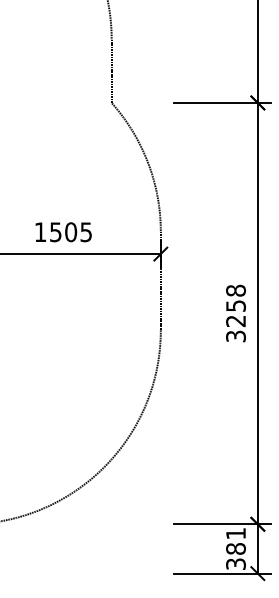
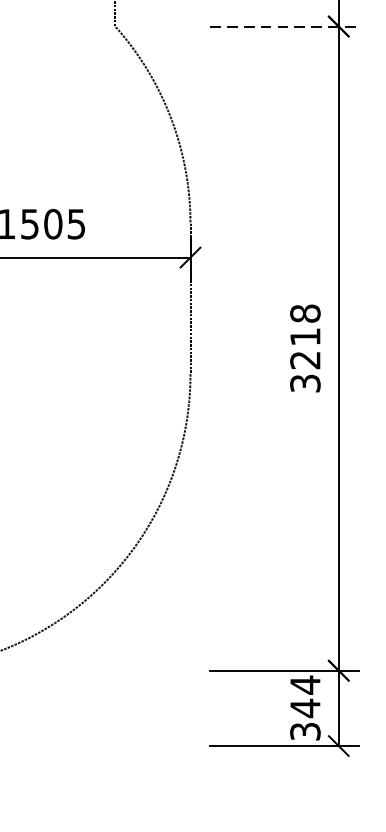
line: (222, 102) -> (284, 25), solid -> dashed
text: (235, 305) -> (304, 336), 3258 -> 3218
text: (235, 541) -> (304, 696), 381 -> 344

